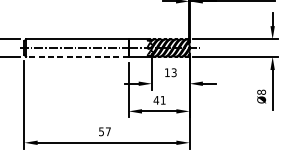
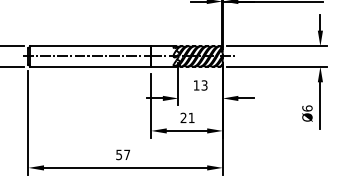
line: (77, 56) -> (90, 66), dashed -> solid
text: (261, 92) -> (307, 108), Ø8 -> Ø6
text: (156, 99) -> (183, 117), 41 -> 21

